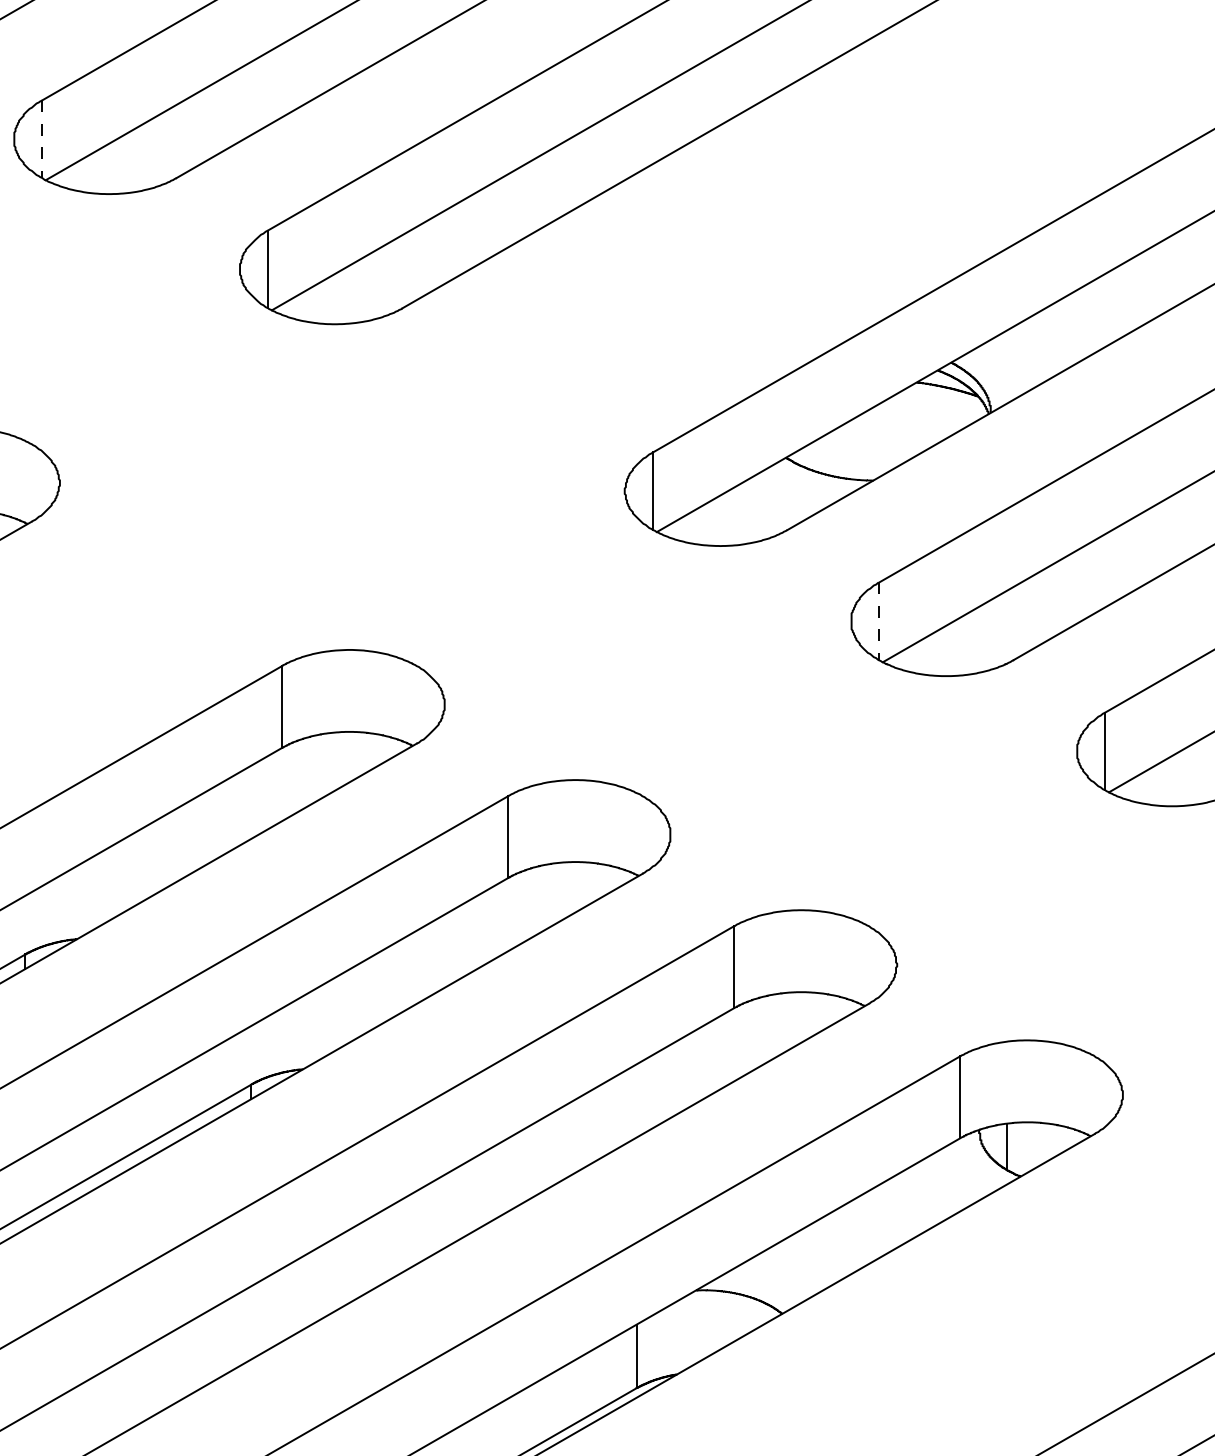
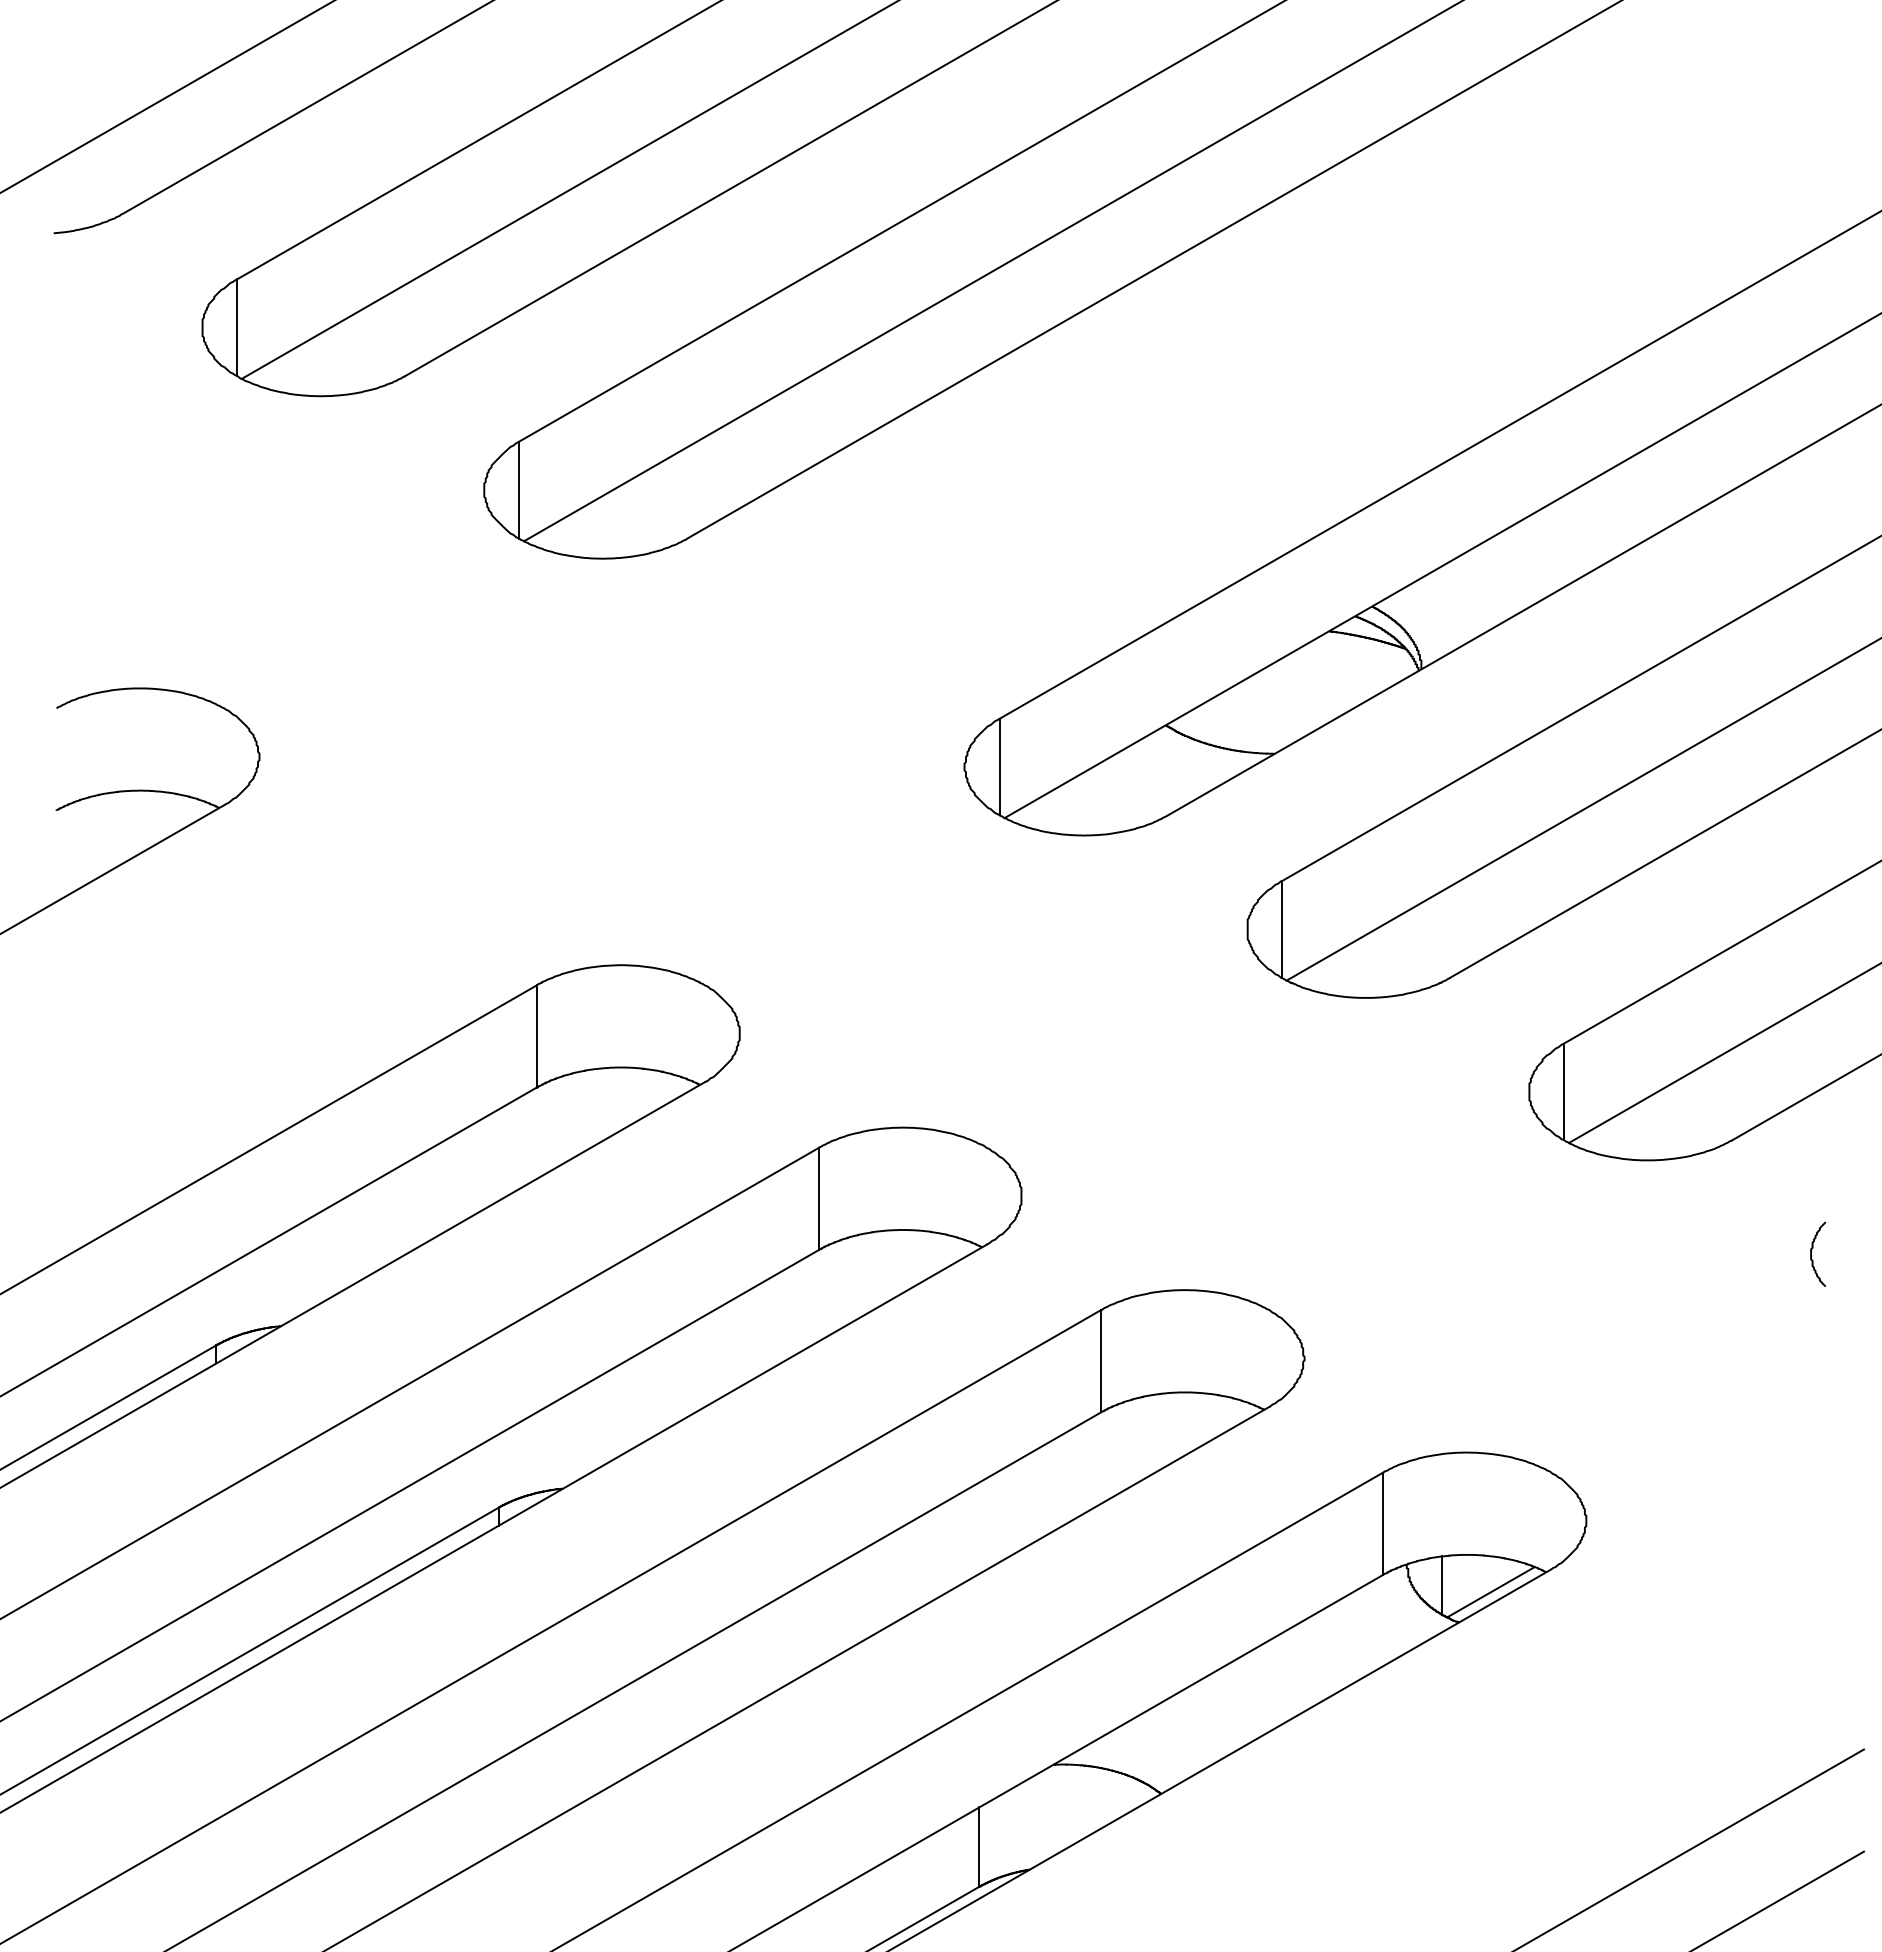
line: (42, 139) -> (237, 328), dashed -> solid
line: (878, 622) -> (1281, 930), dashed -> solid
line: (1046, 1152) -> (1490, 1592), added

